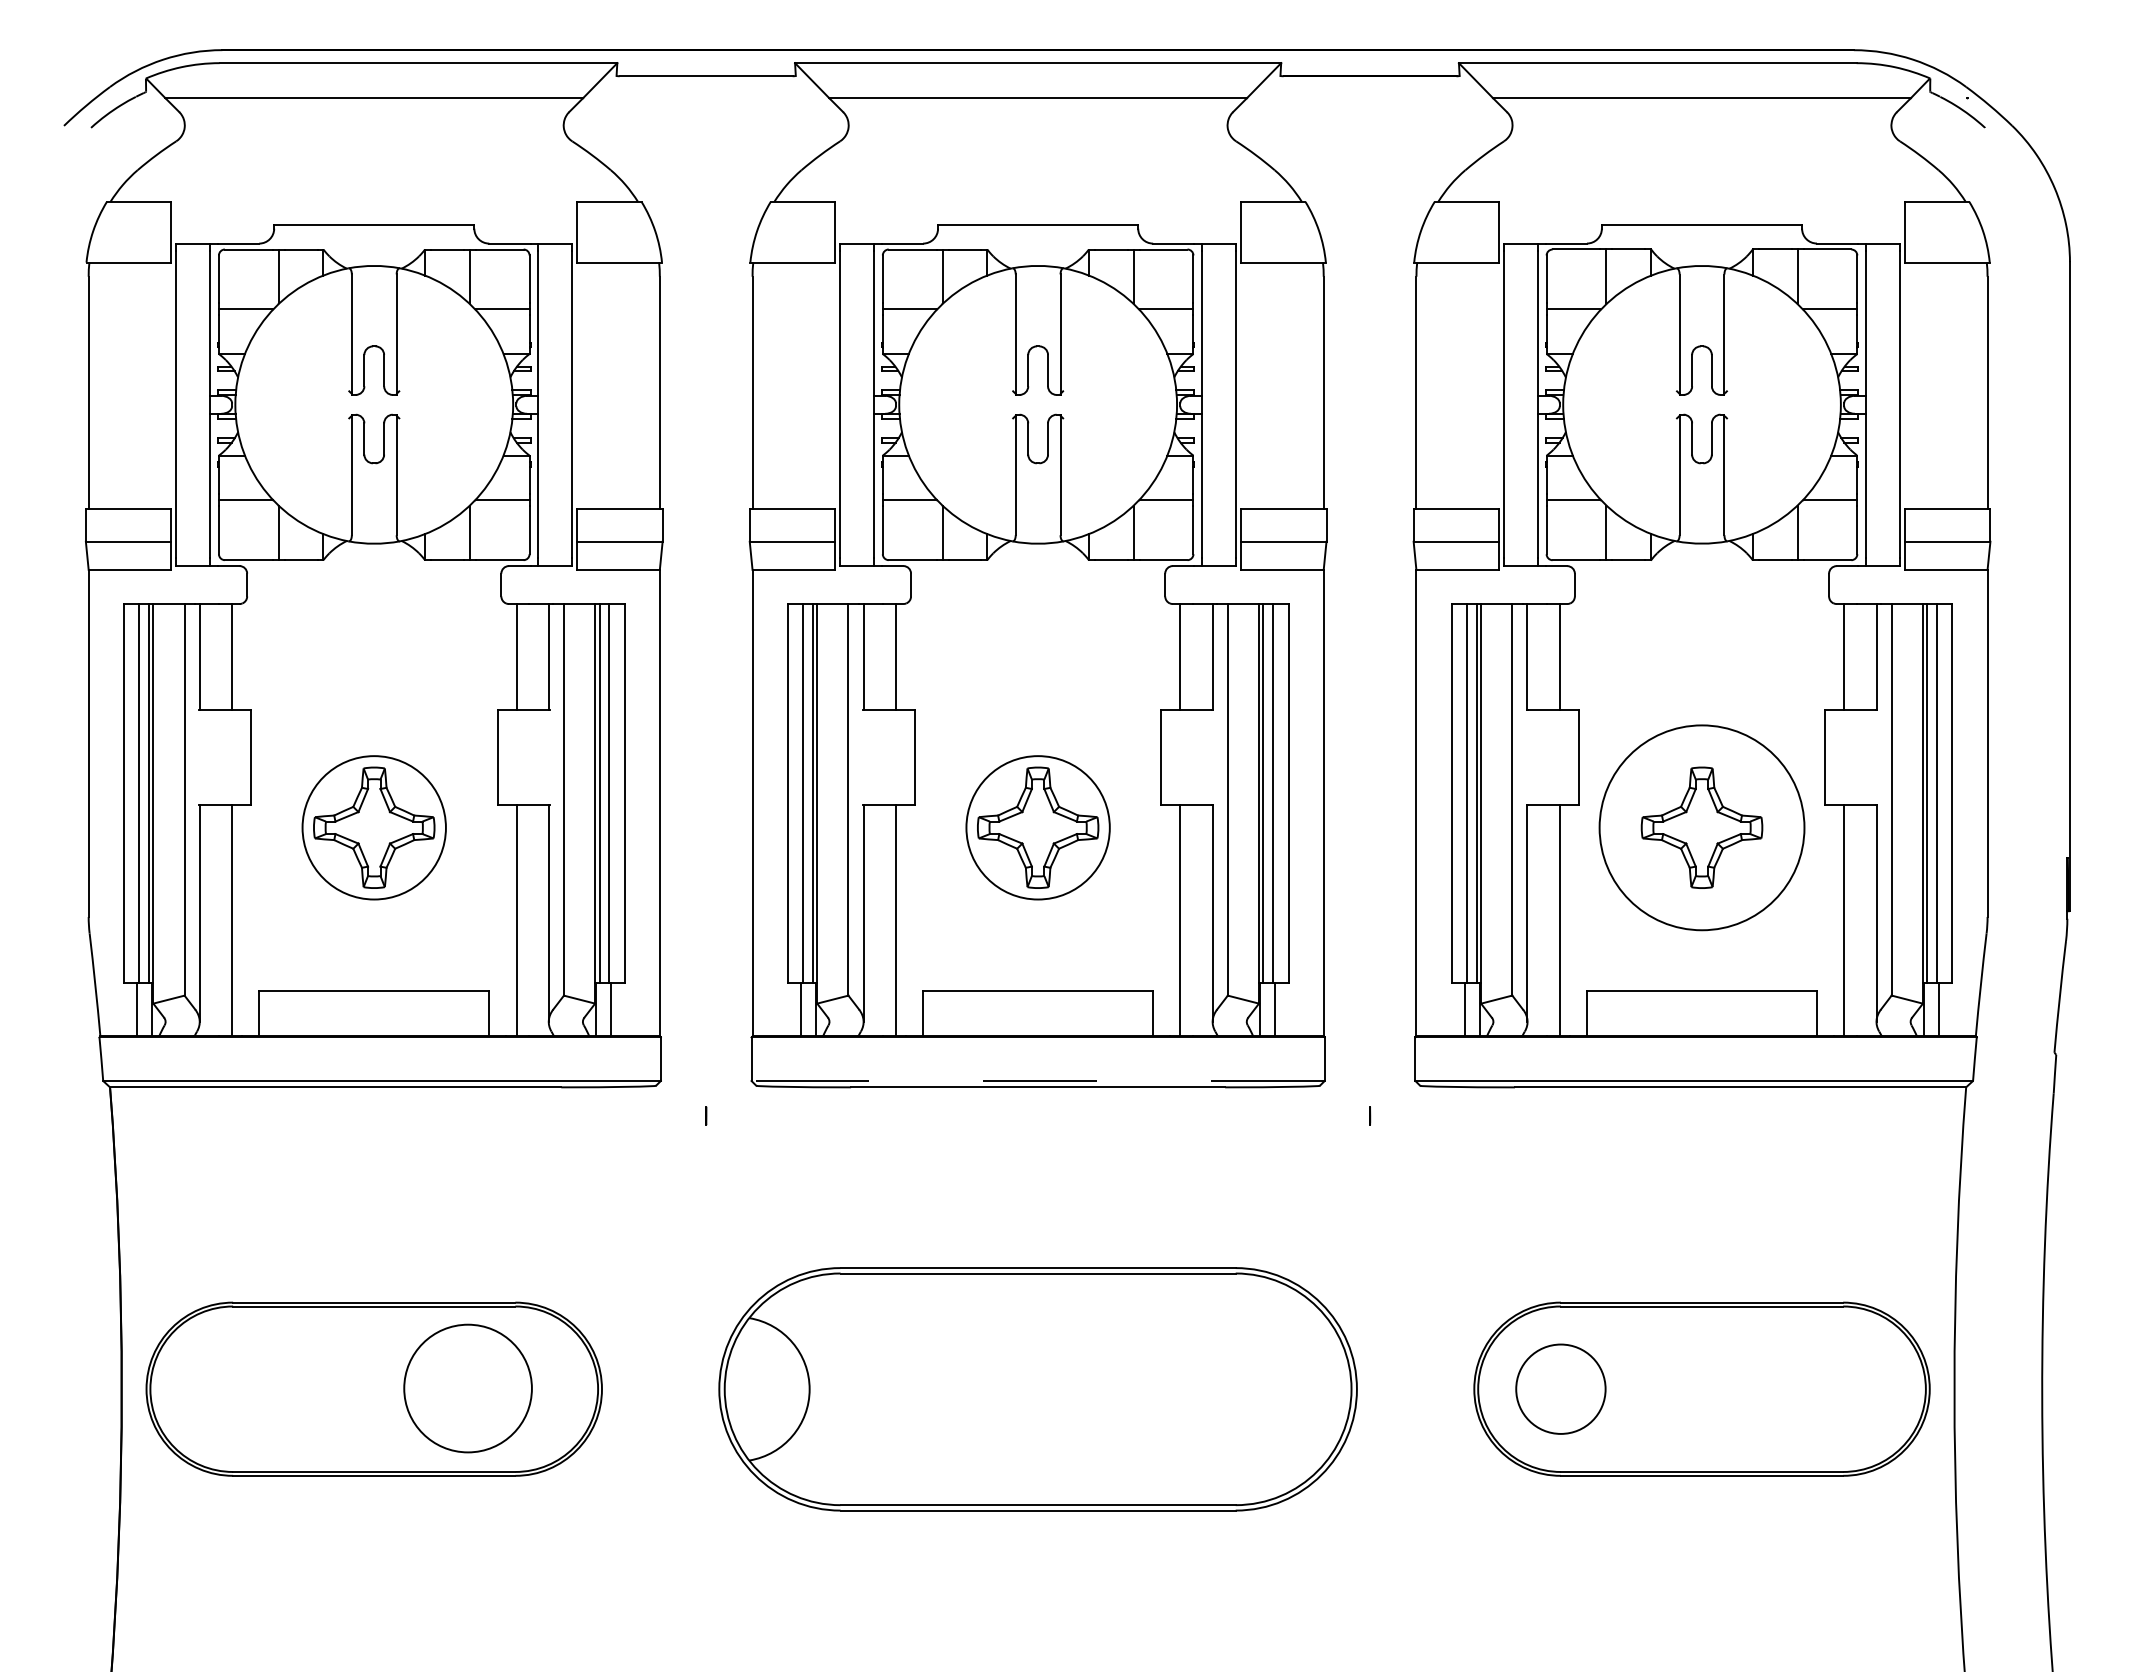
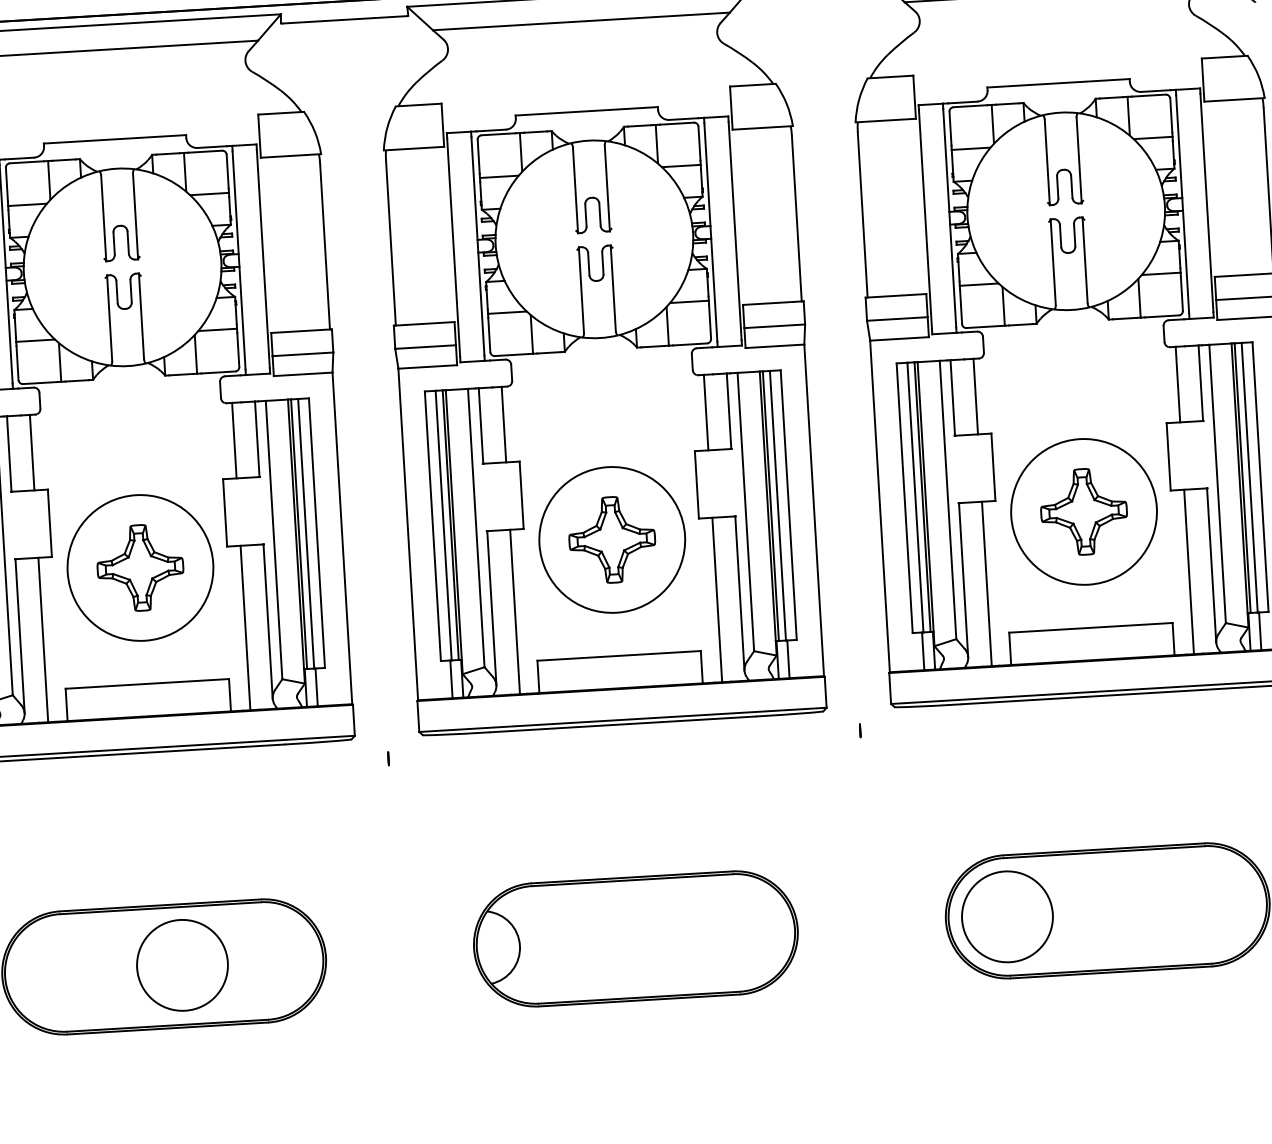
circle: (373, 827) -> (139, 567), size x1.43
circle: (1037, 827) -> (611, 539), size x1.43
line: (1038, 1081) -> (623, 720), dashed -> solid
circle: (467, 1388) -> (182, 965), moved
part: (1037, 1388) -> (635, 938), size x0.71
circle: (1560, 1389) -> (1007, 917), size x1.43

